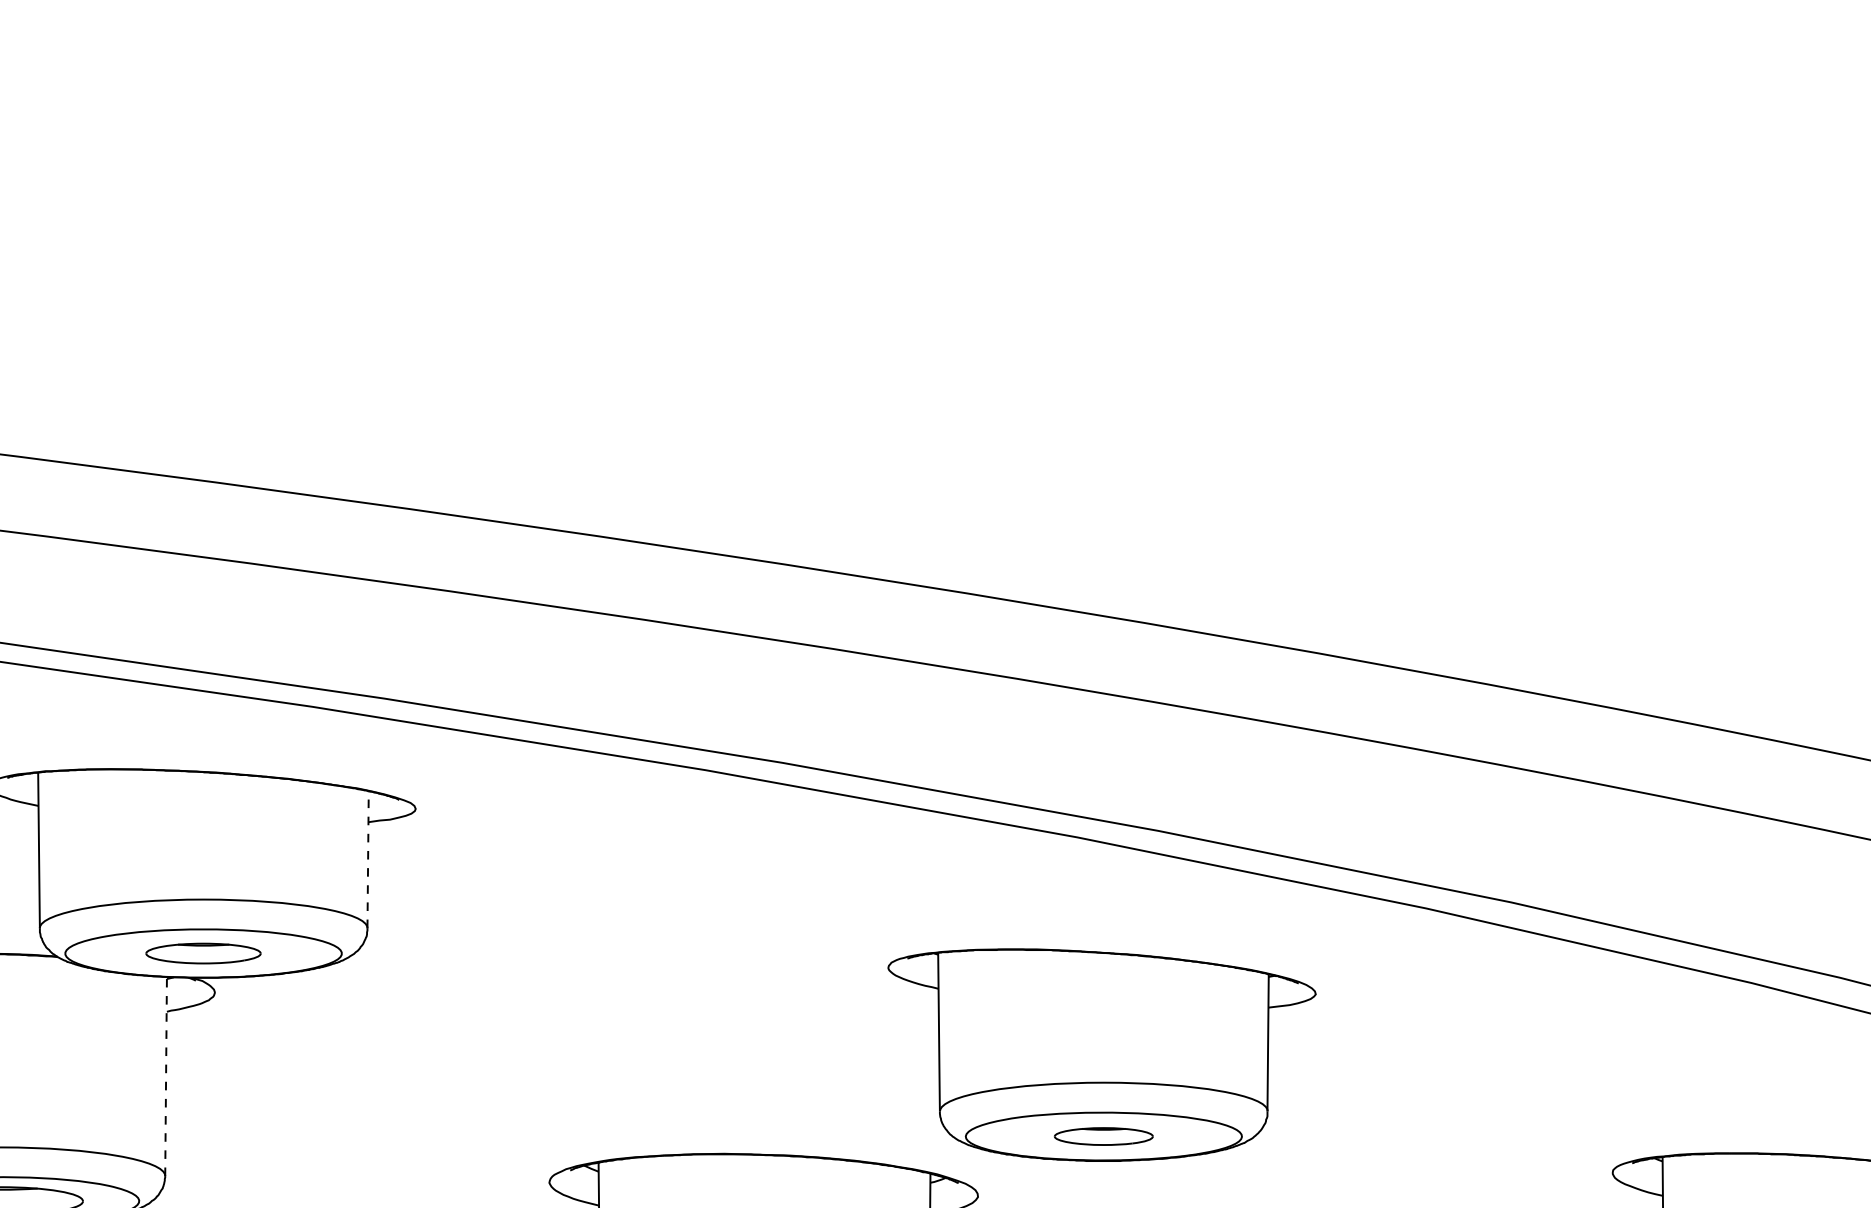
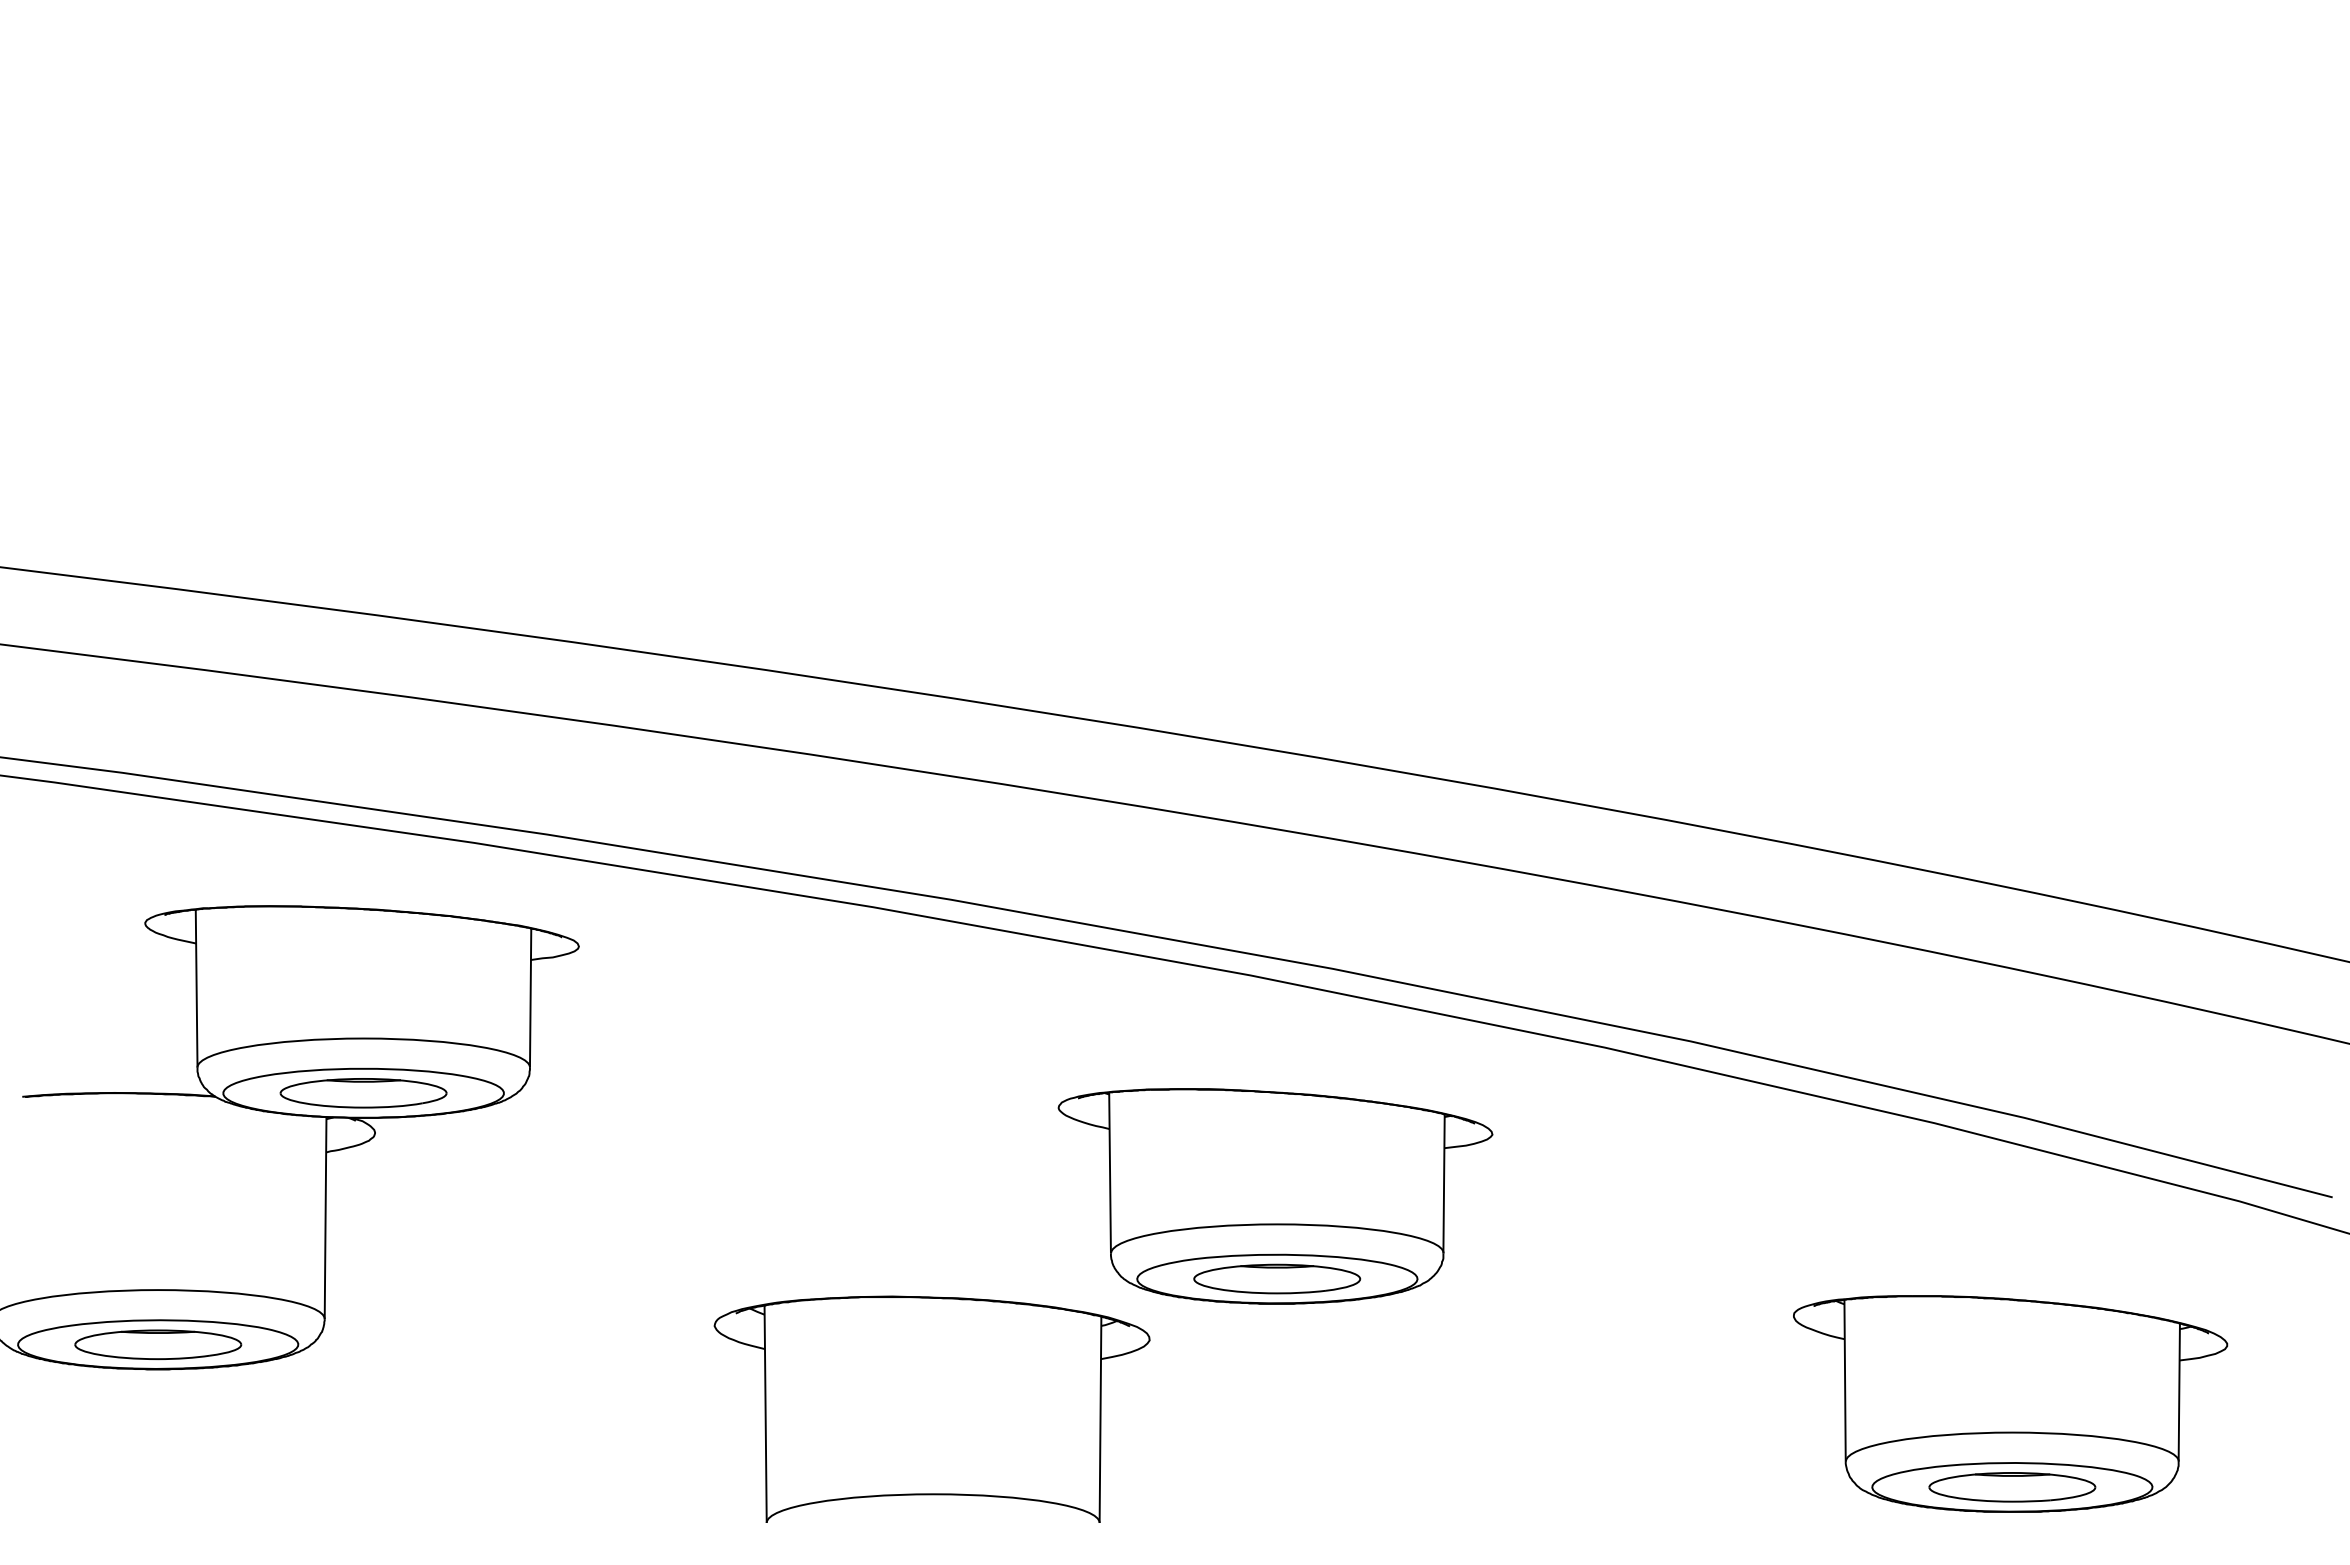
line: (367, 859) -> (530, 997), dashed -> solid
part: (203, 953) -> (363, 1093), size x1.43
line: (166, 1075) -> (325, 1217), dashed -> solid
part: (1104, 1136) -> (1277, 1278), size x1.67

